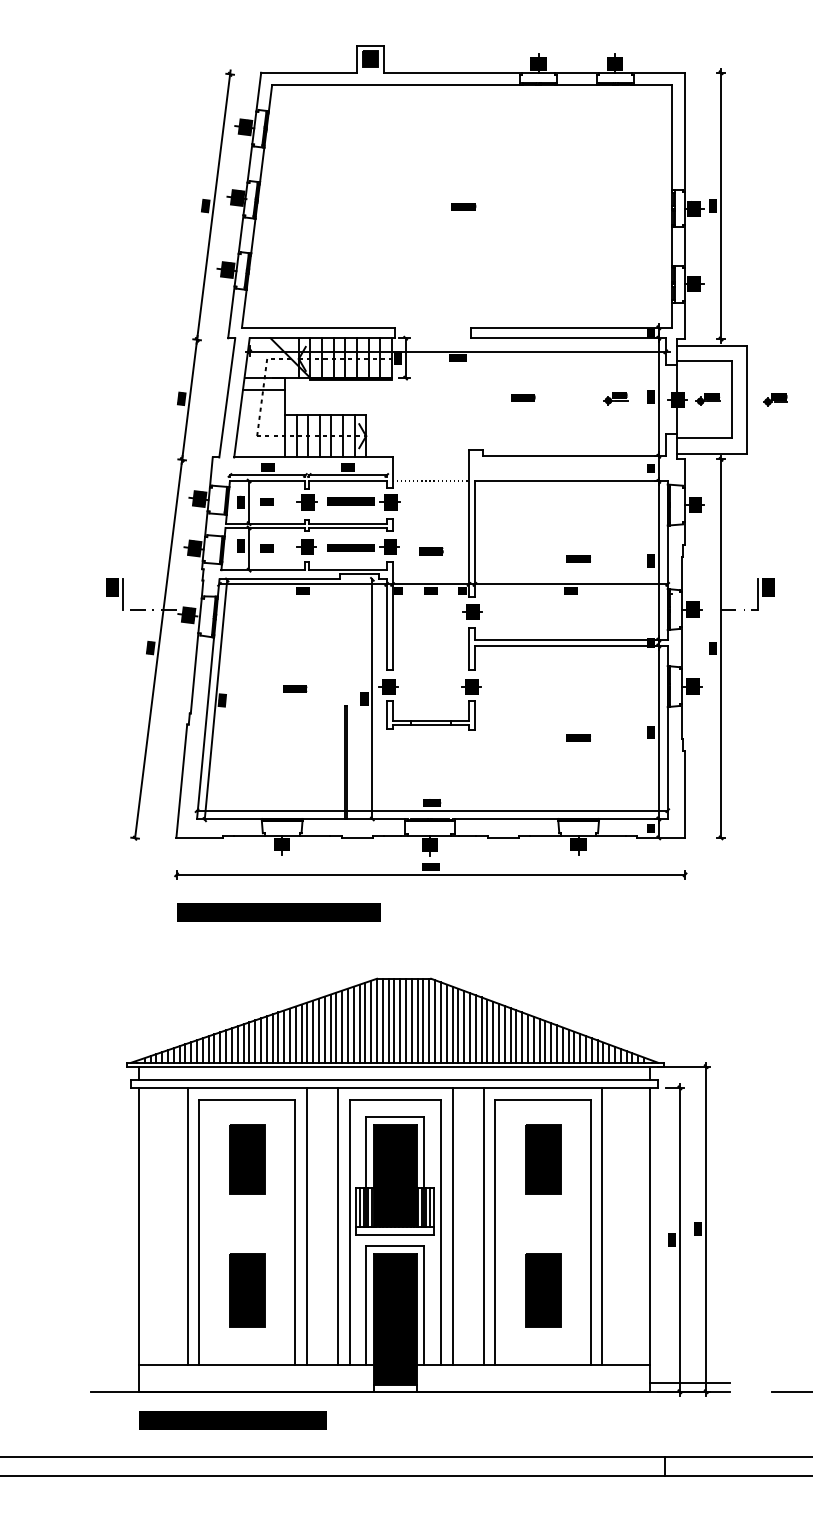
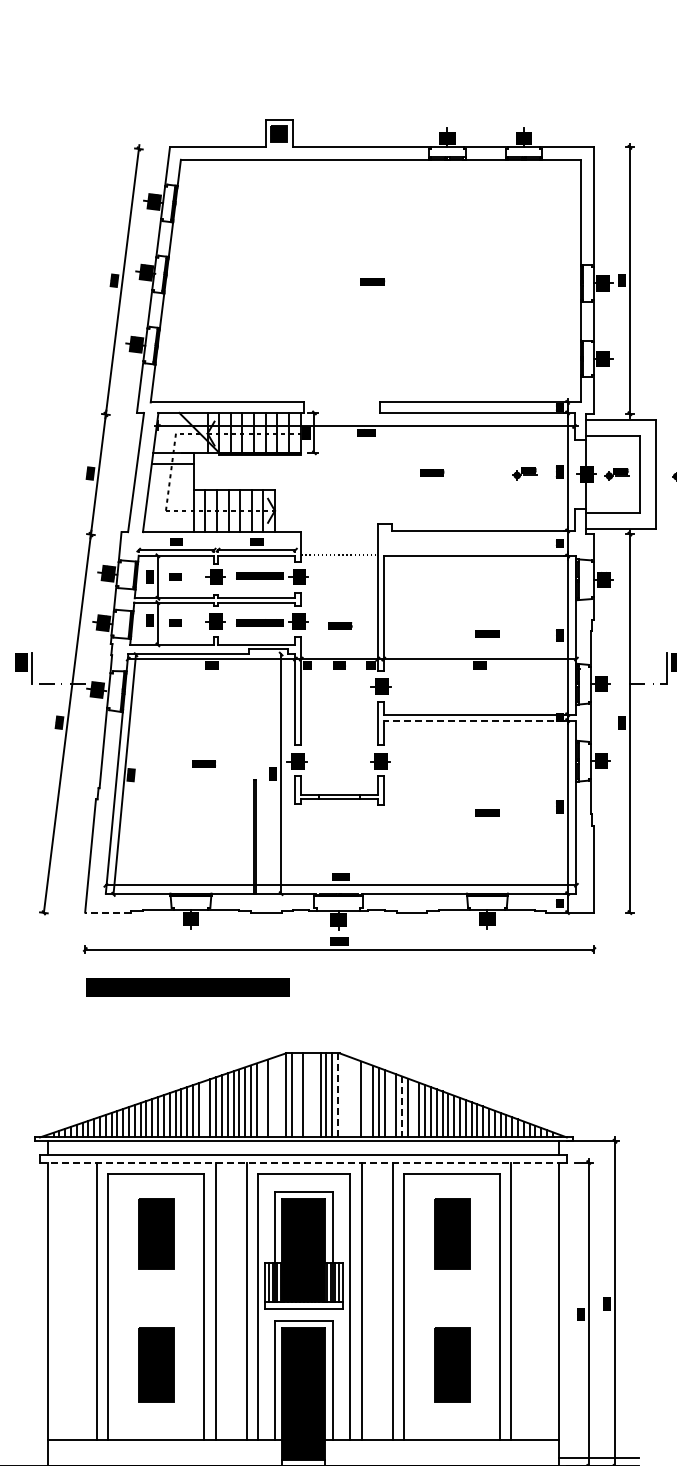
line: (570, 645) -> (479, 720), solid -> dashed
line: (199, 837) -> (108, 912), solid -> dashed
line: (388, 1020) -> (297, 1095), removed
line: (400, 1020) -> (309, 1095), removed
line: (406, 1020) -> (315, 1095), removed
line: (429, 1020) -> (338, 1095), solid -> dashed
line: (371, 1021) -> (280, 1096), removed
line: (435, 1021) -> (344, 1096), removed
line: (365, 1022) -> (274, 1097), removed
line: (440, 1022) -> (349, 1097), removed
line: (446, 1023) -> (355, 1098), removed
line: (353, 1024) -> (262, 1099), removed
line: (458, 1025) -> (367, 1100), removed
line: (481, 1029) -> (390, 1104), removed
line: (493, 1032) -> (402, 1107), solid -> dashed
line: (295, 1034) -> (204, 1109), removed
line: (504, 1034) -> (413, 1109), removed
line: (390, 1087) -> (299, 1162), solid -> dashed

